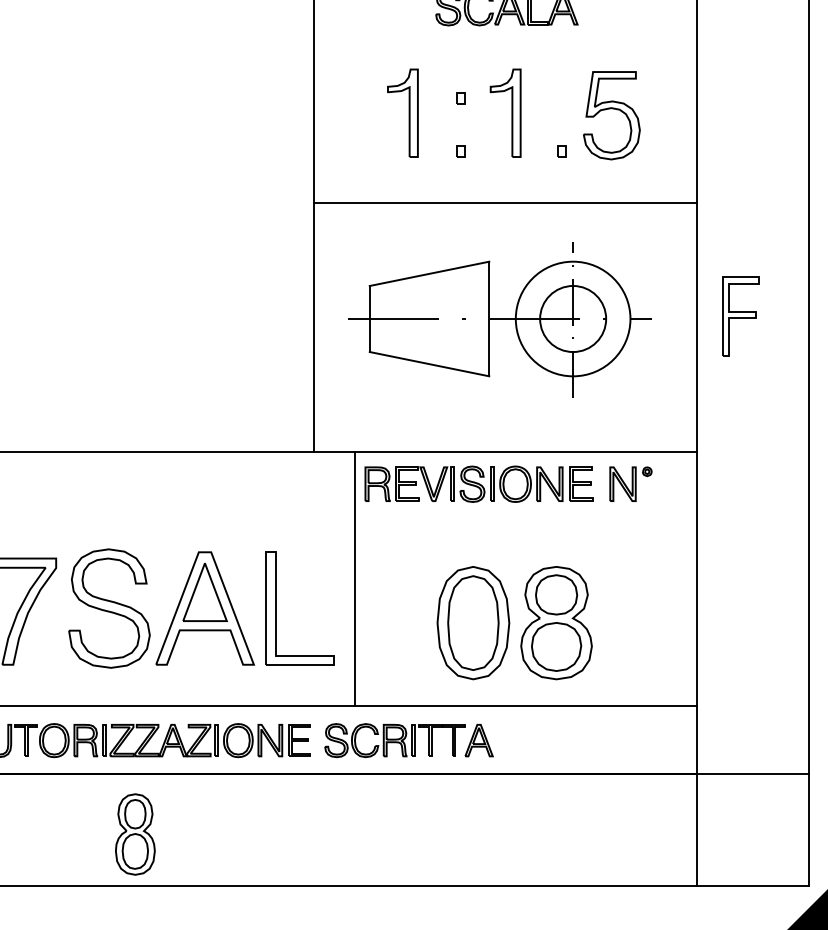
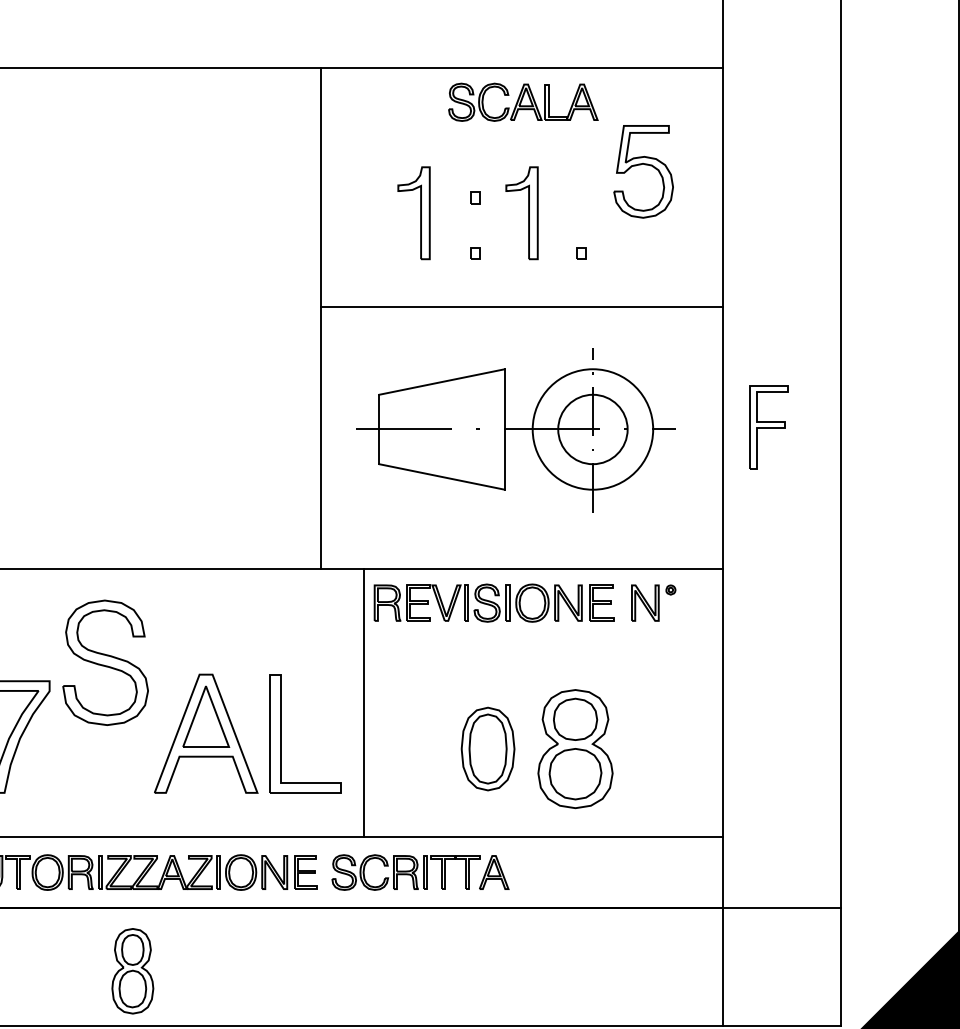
part: (613, 109) -> (645, 165), moved
part: (109, 608) -> (105, 662), moved
part: (472, 622) -> (487, 748), size x0.7

